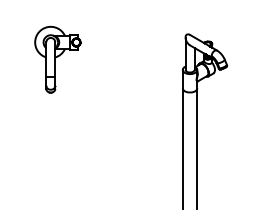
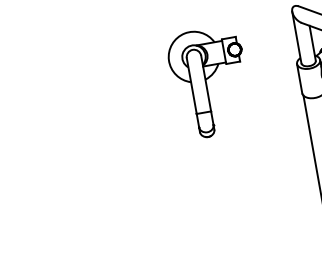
part: (57, 59) -> (209, 82), moved

